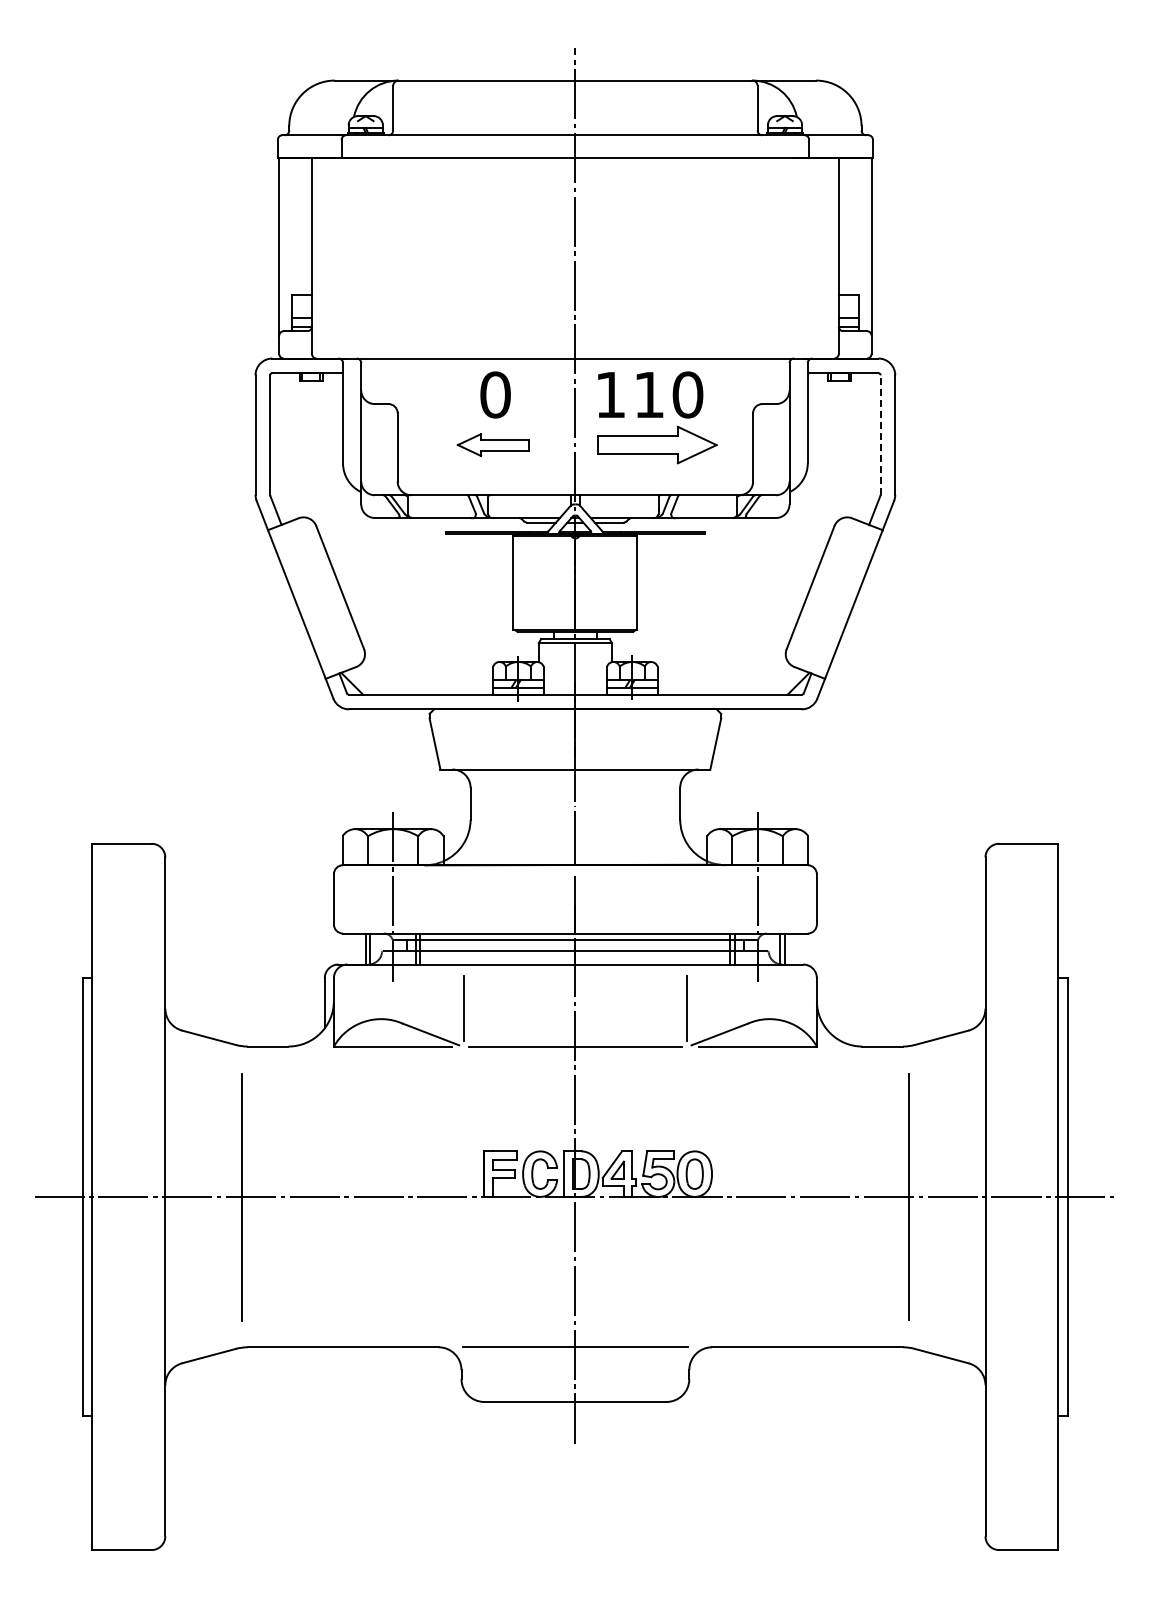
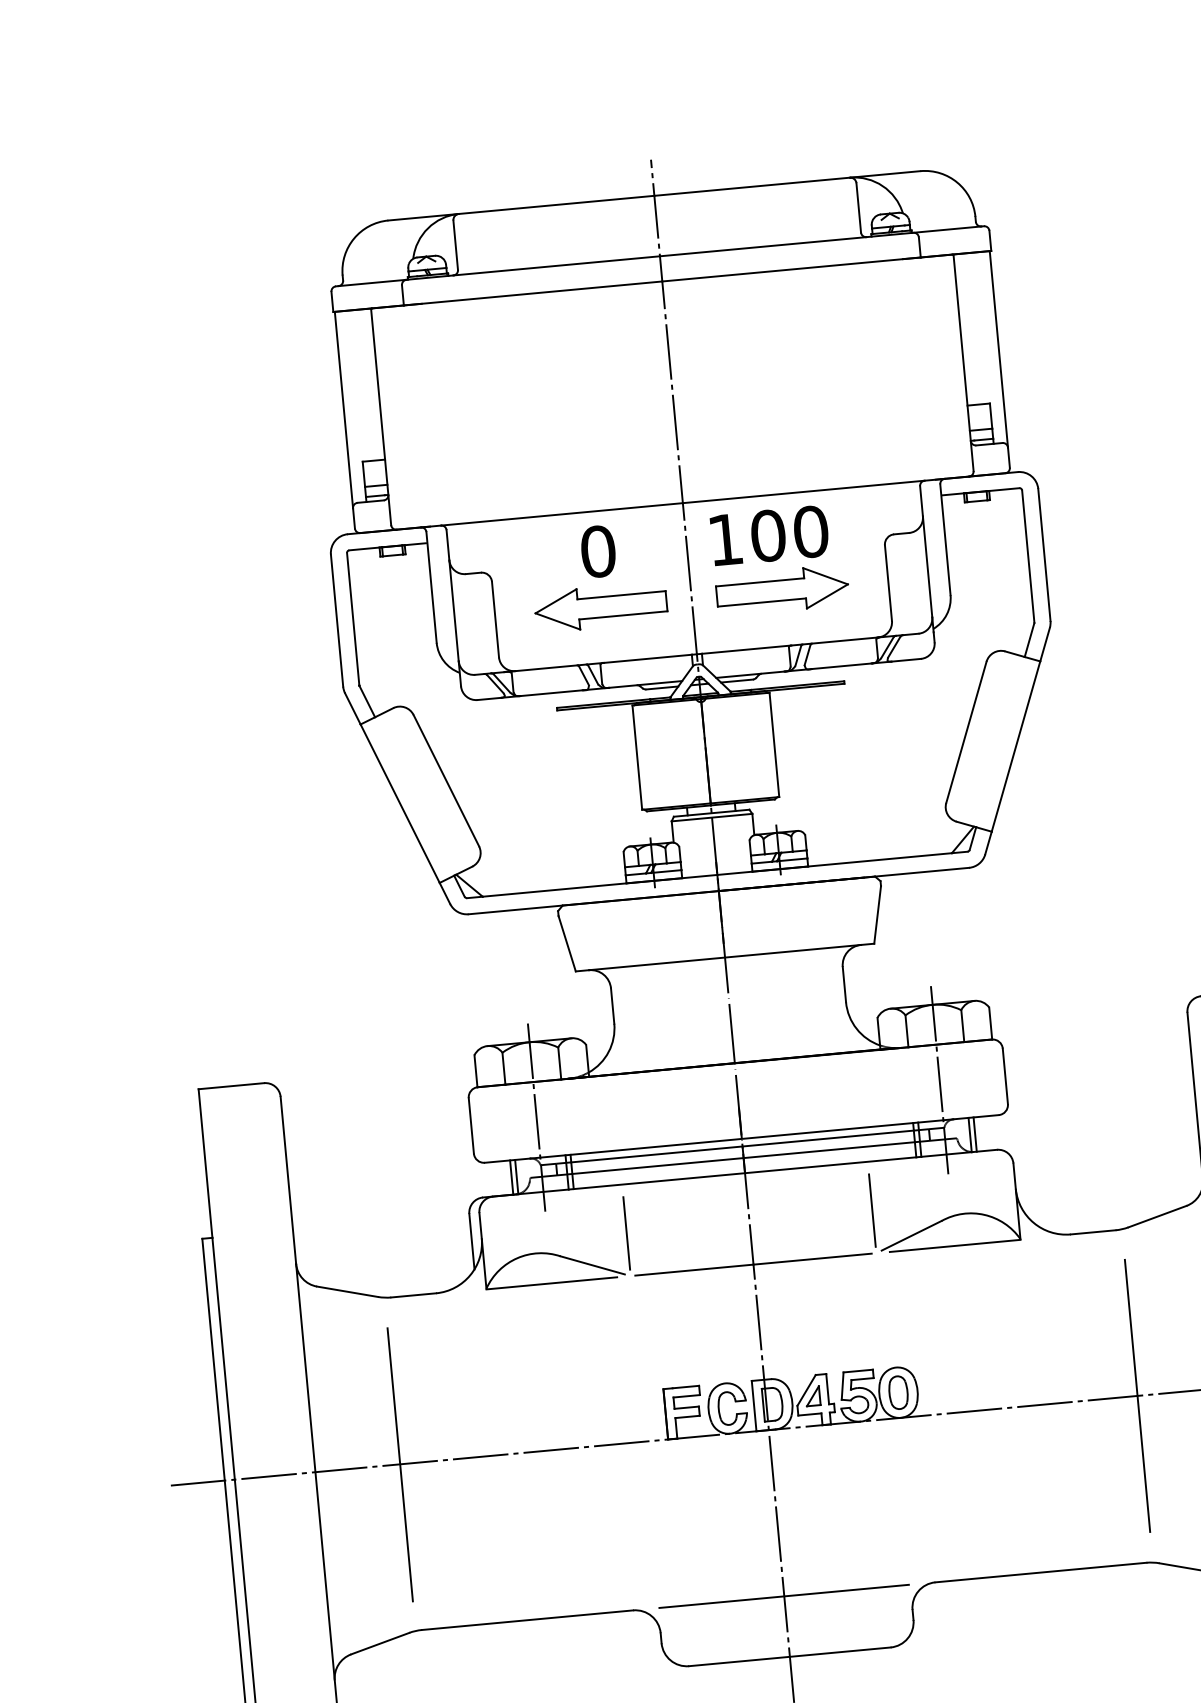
text: (649, 394) -> (768, 535), 110 -> 100
line: (880, 435) -> (1028, 556), dashed -> solid
part: (493, 444) -> (601, 606), size x1.67

